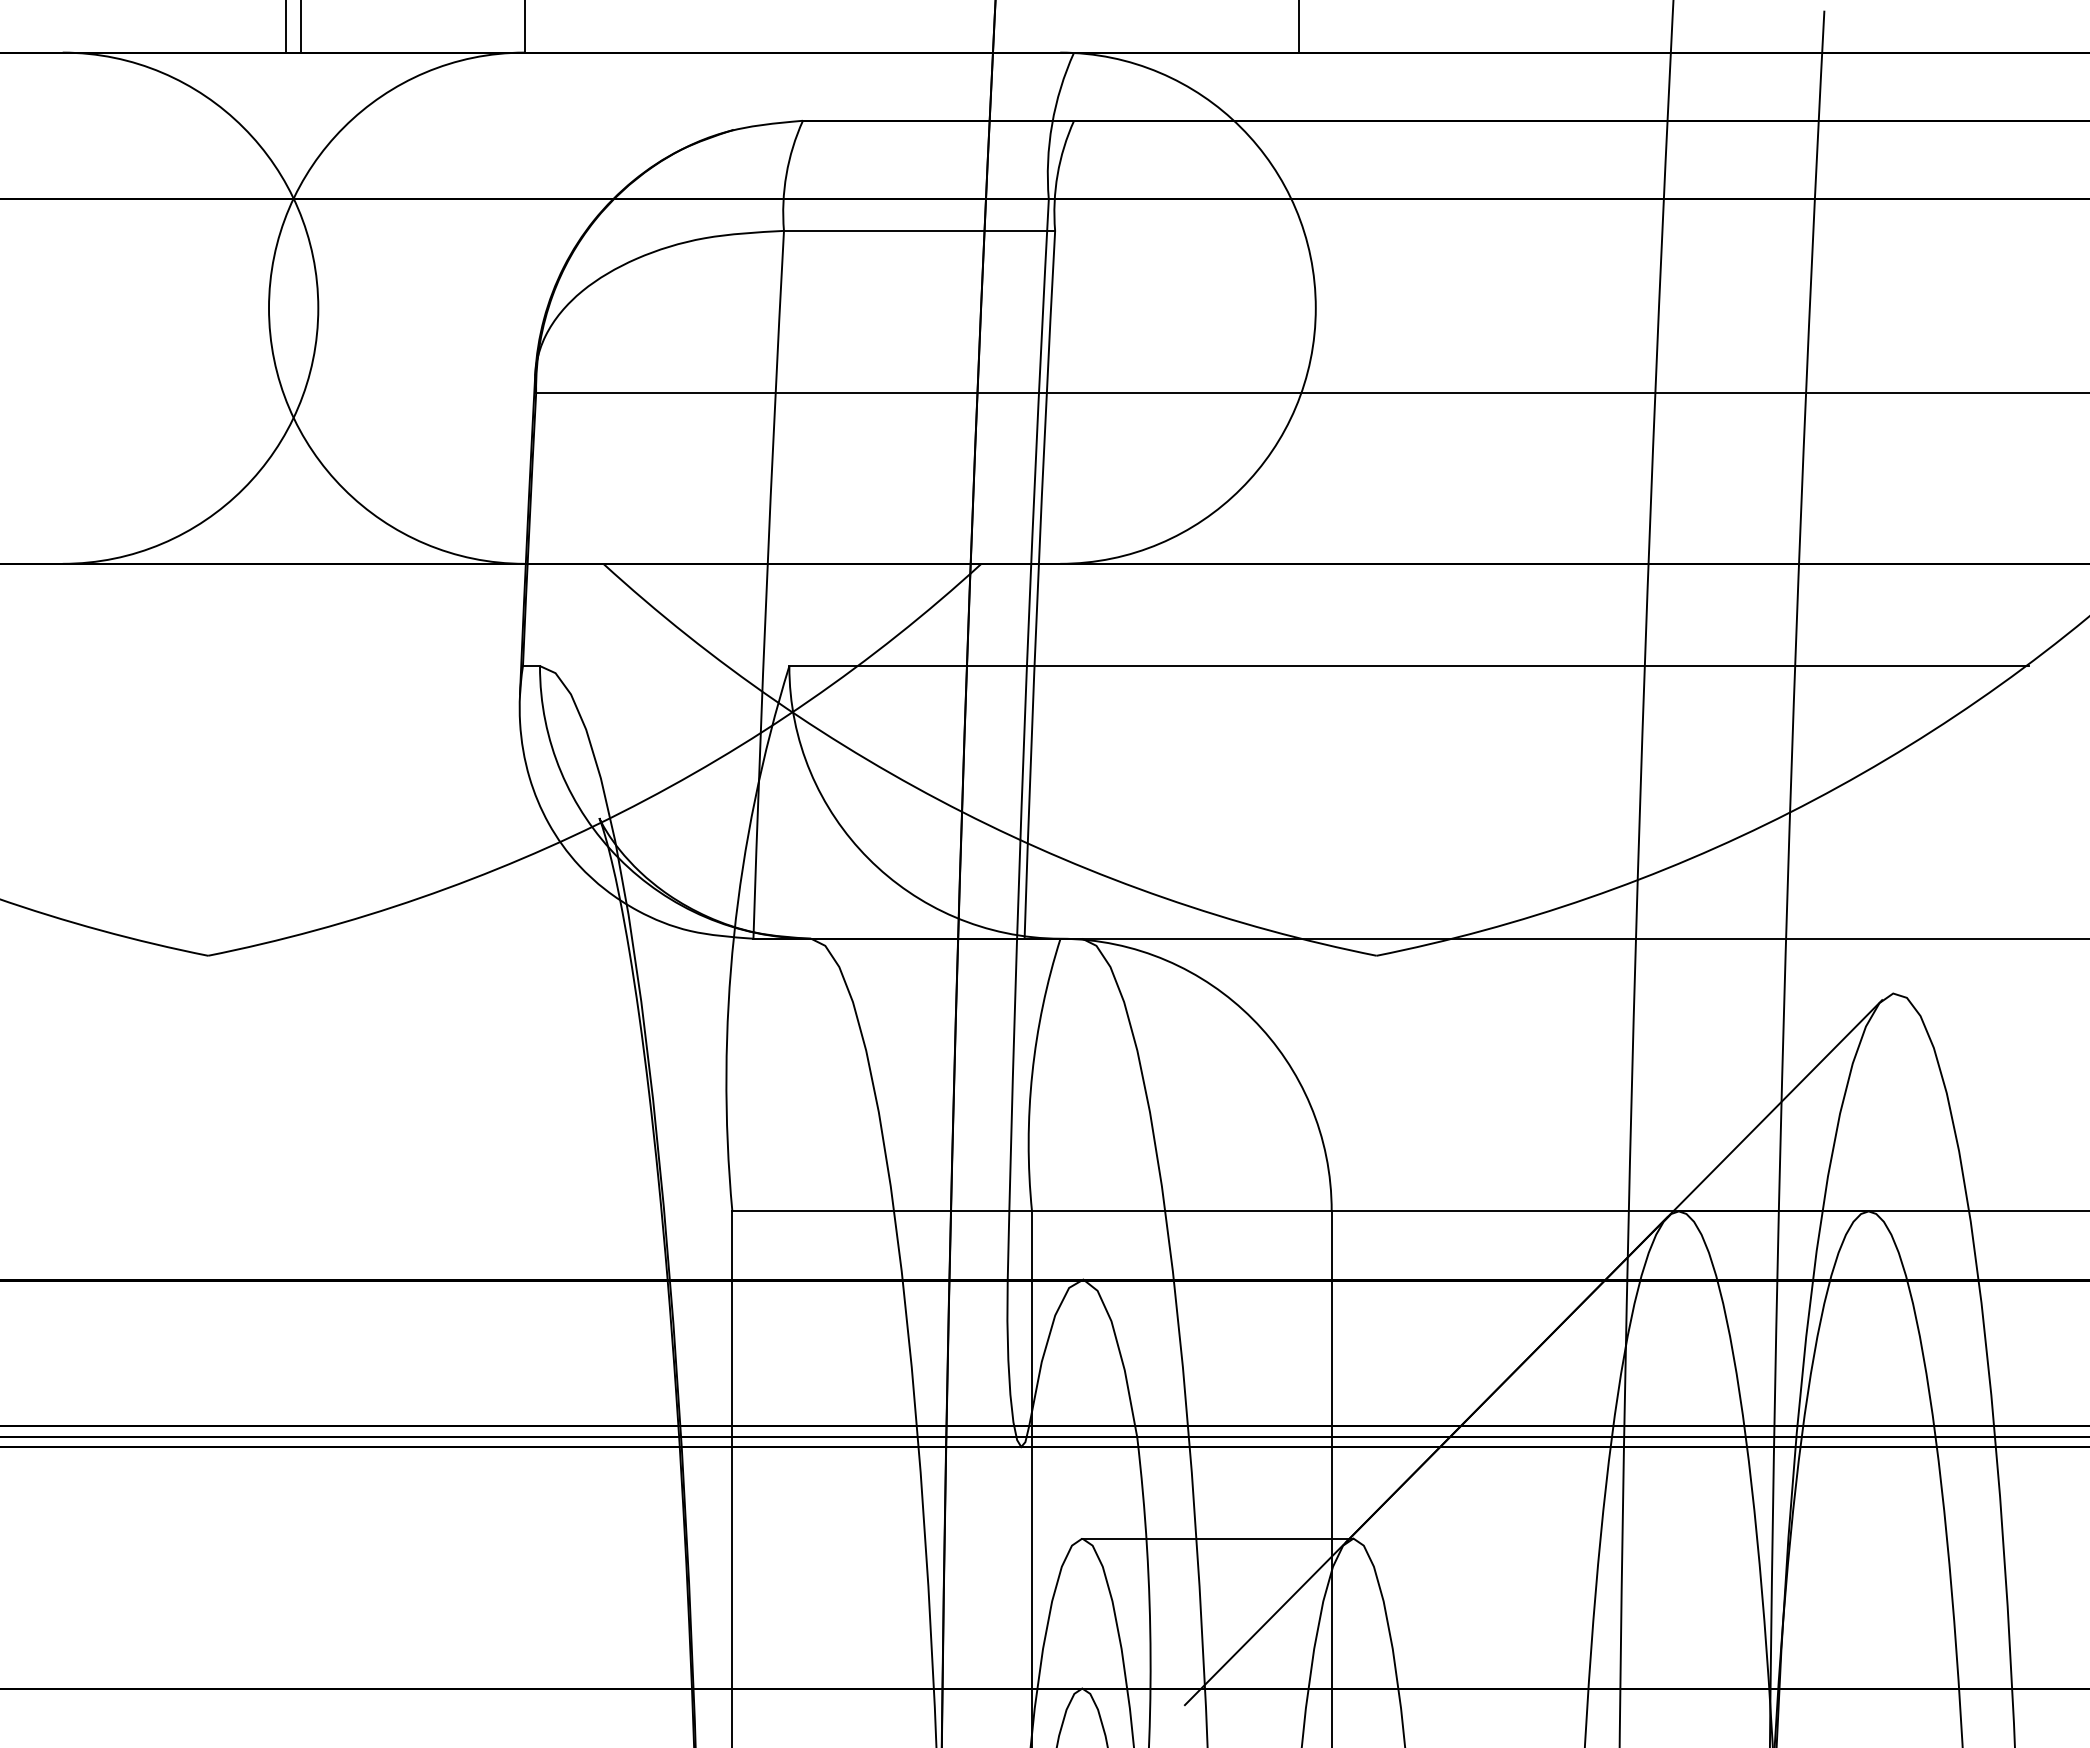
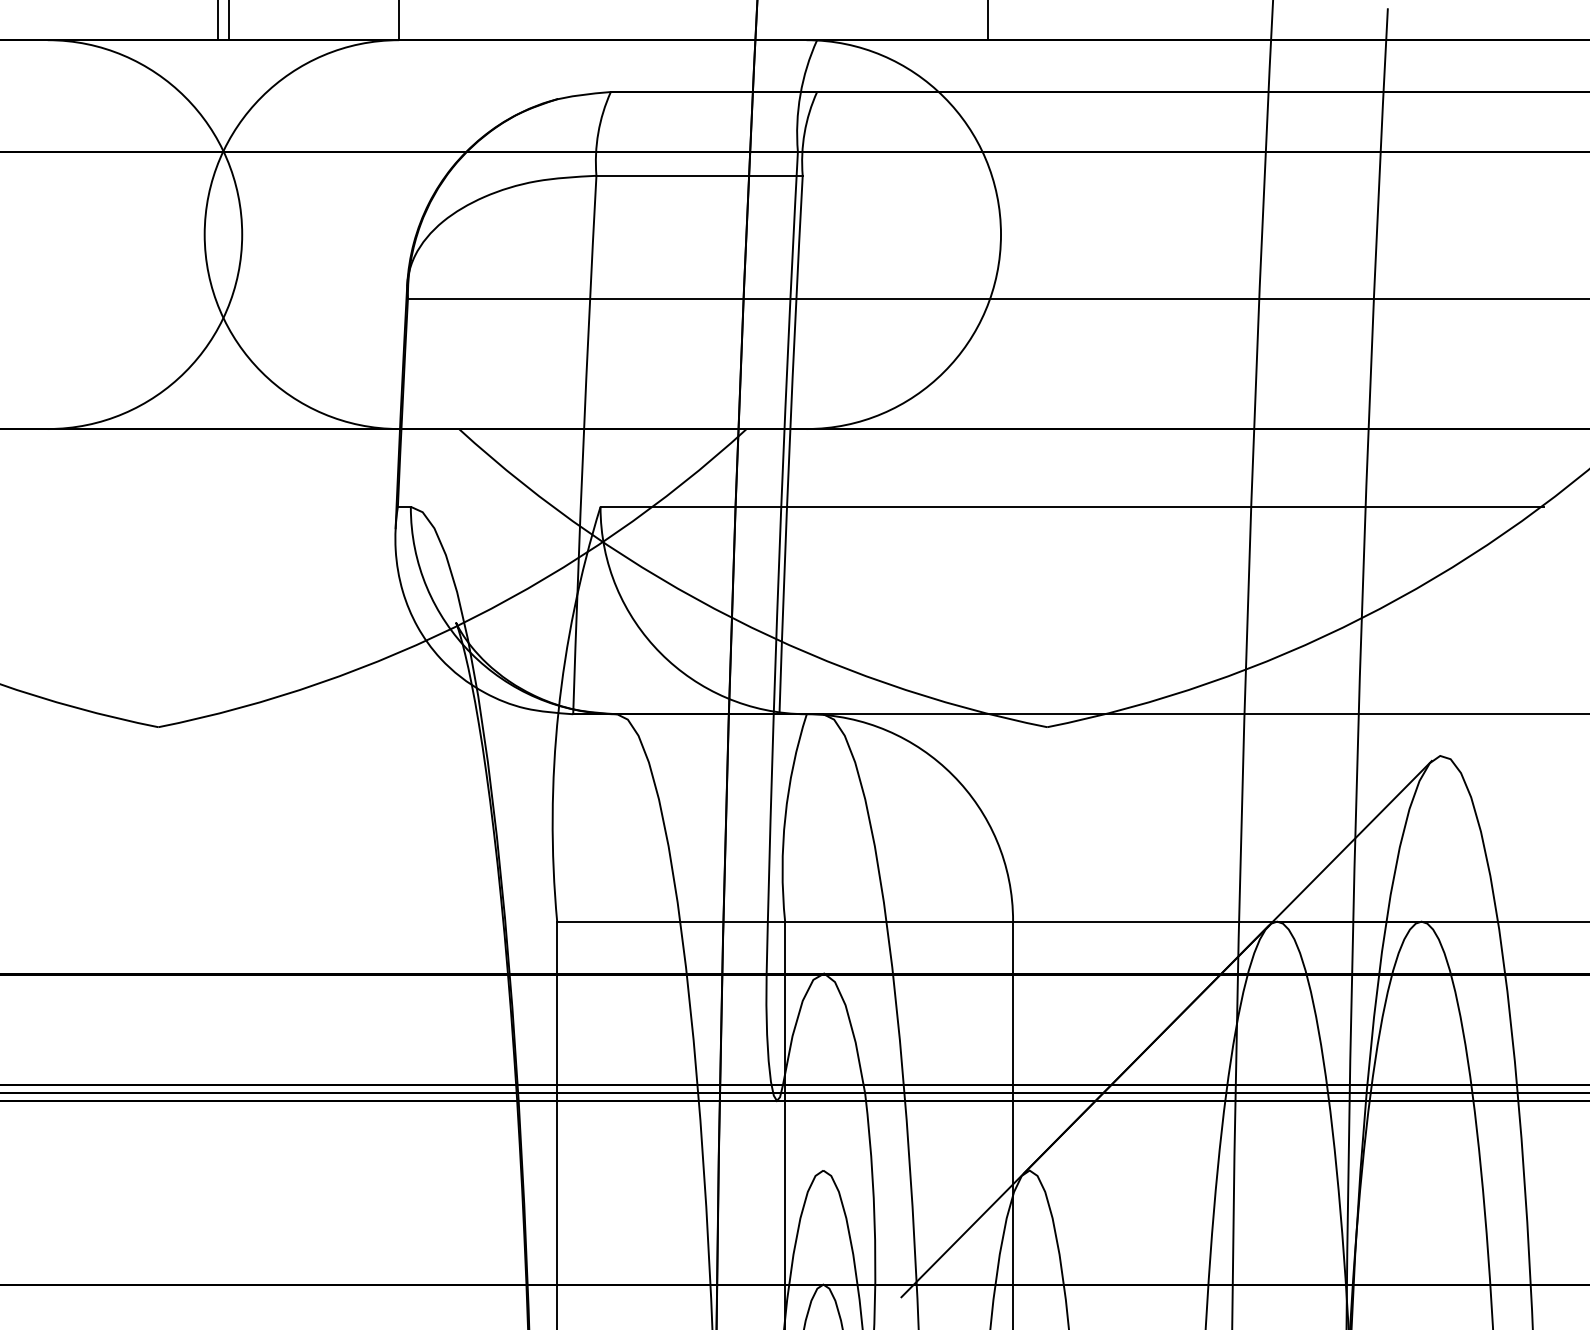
line: (1217, 1538) -> (926, 1170), removed

